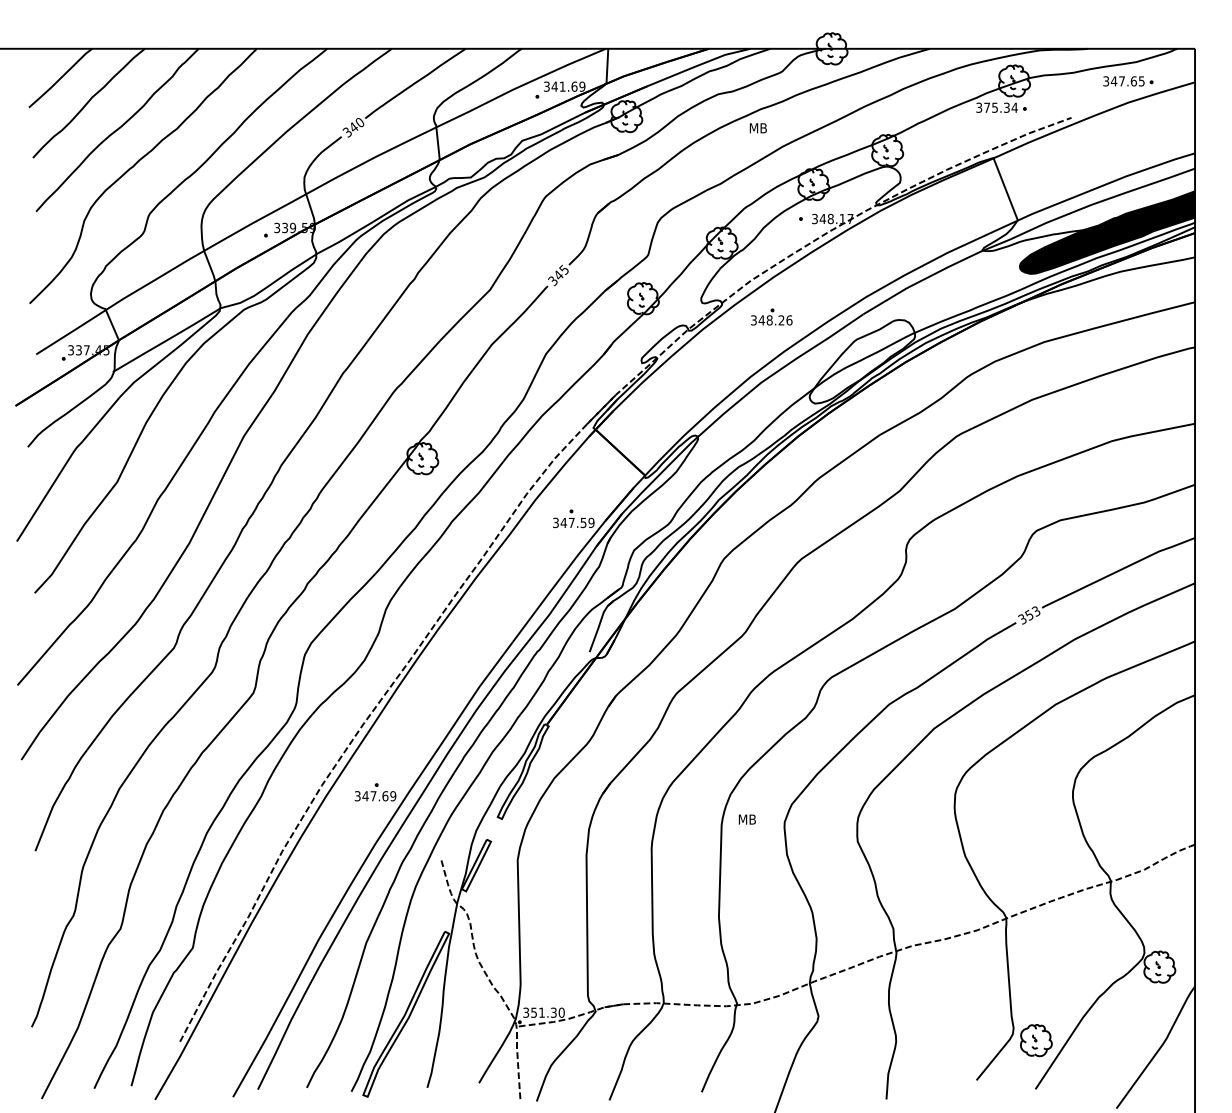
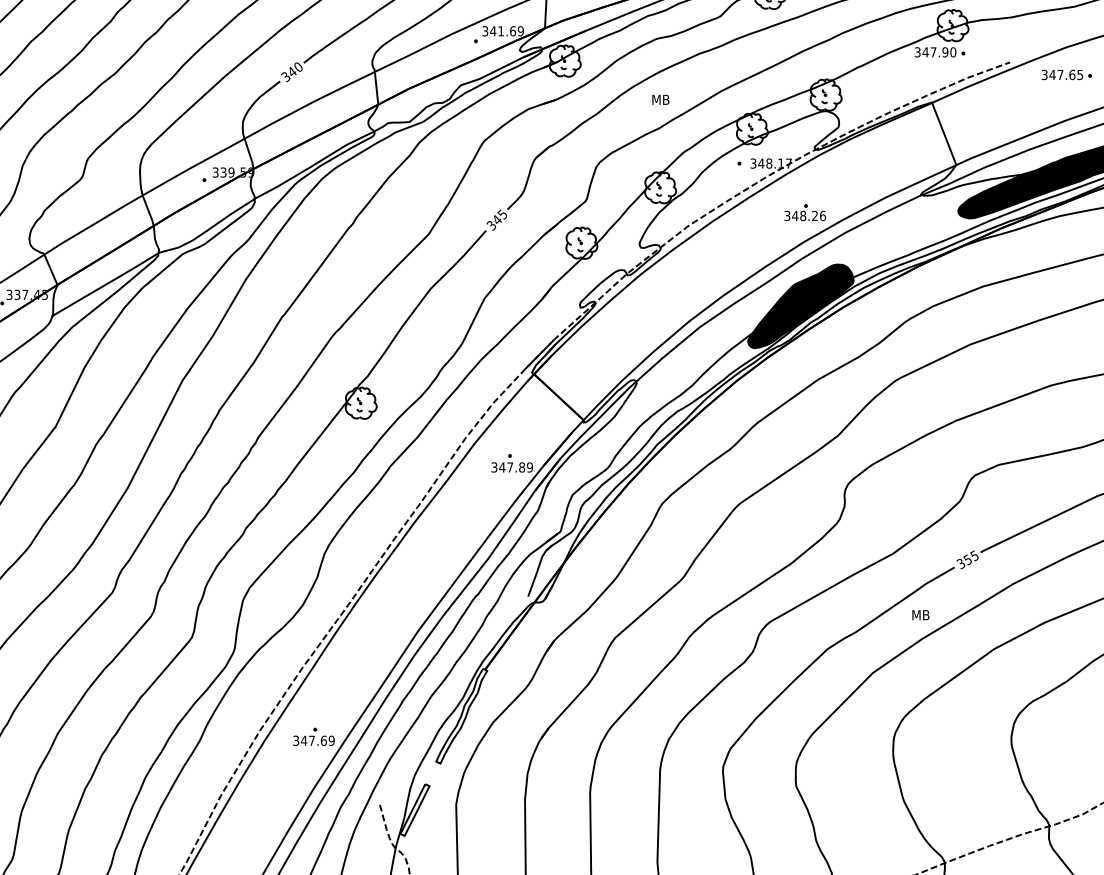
part: (1128, 81) -> (1066, 75), moved
text: (1000, 107) -> (938, 52), 375.34 -> 347.90
text: (757, 128) -> (659, 100), moved
part: (771, 316) -> (804, 212), moved
fill: (862, 361) -> (800, 306), added
text: (583, 522) -> (521, 467), 347.59 -> 347.89
text: (1036, 609) -> (974, 554), 353 -> 355
text: (746, 819) -> (919, 615), moved

